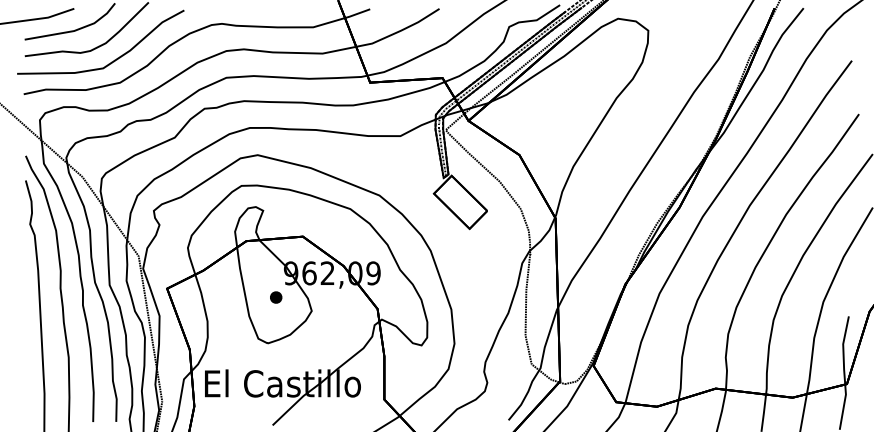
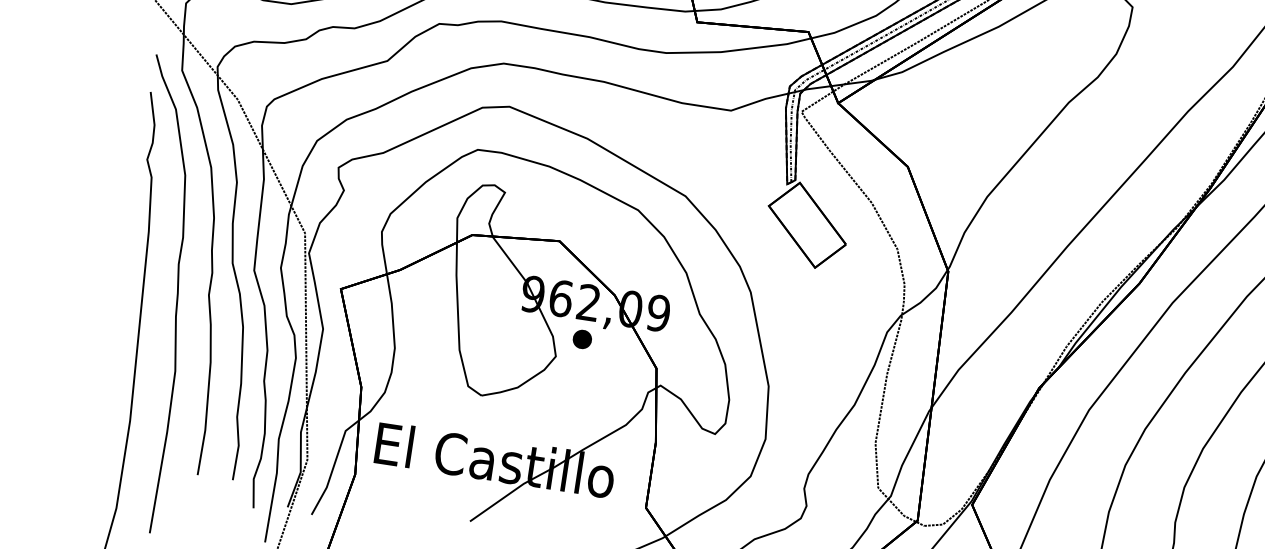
part: (276, 297) -> (582, 339), moved

